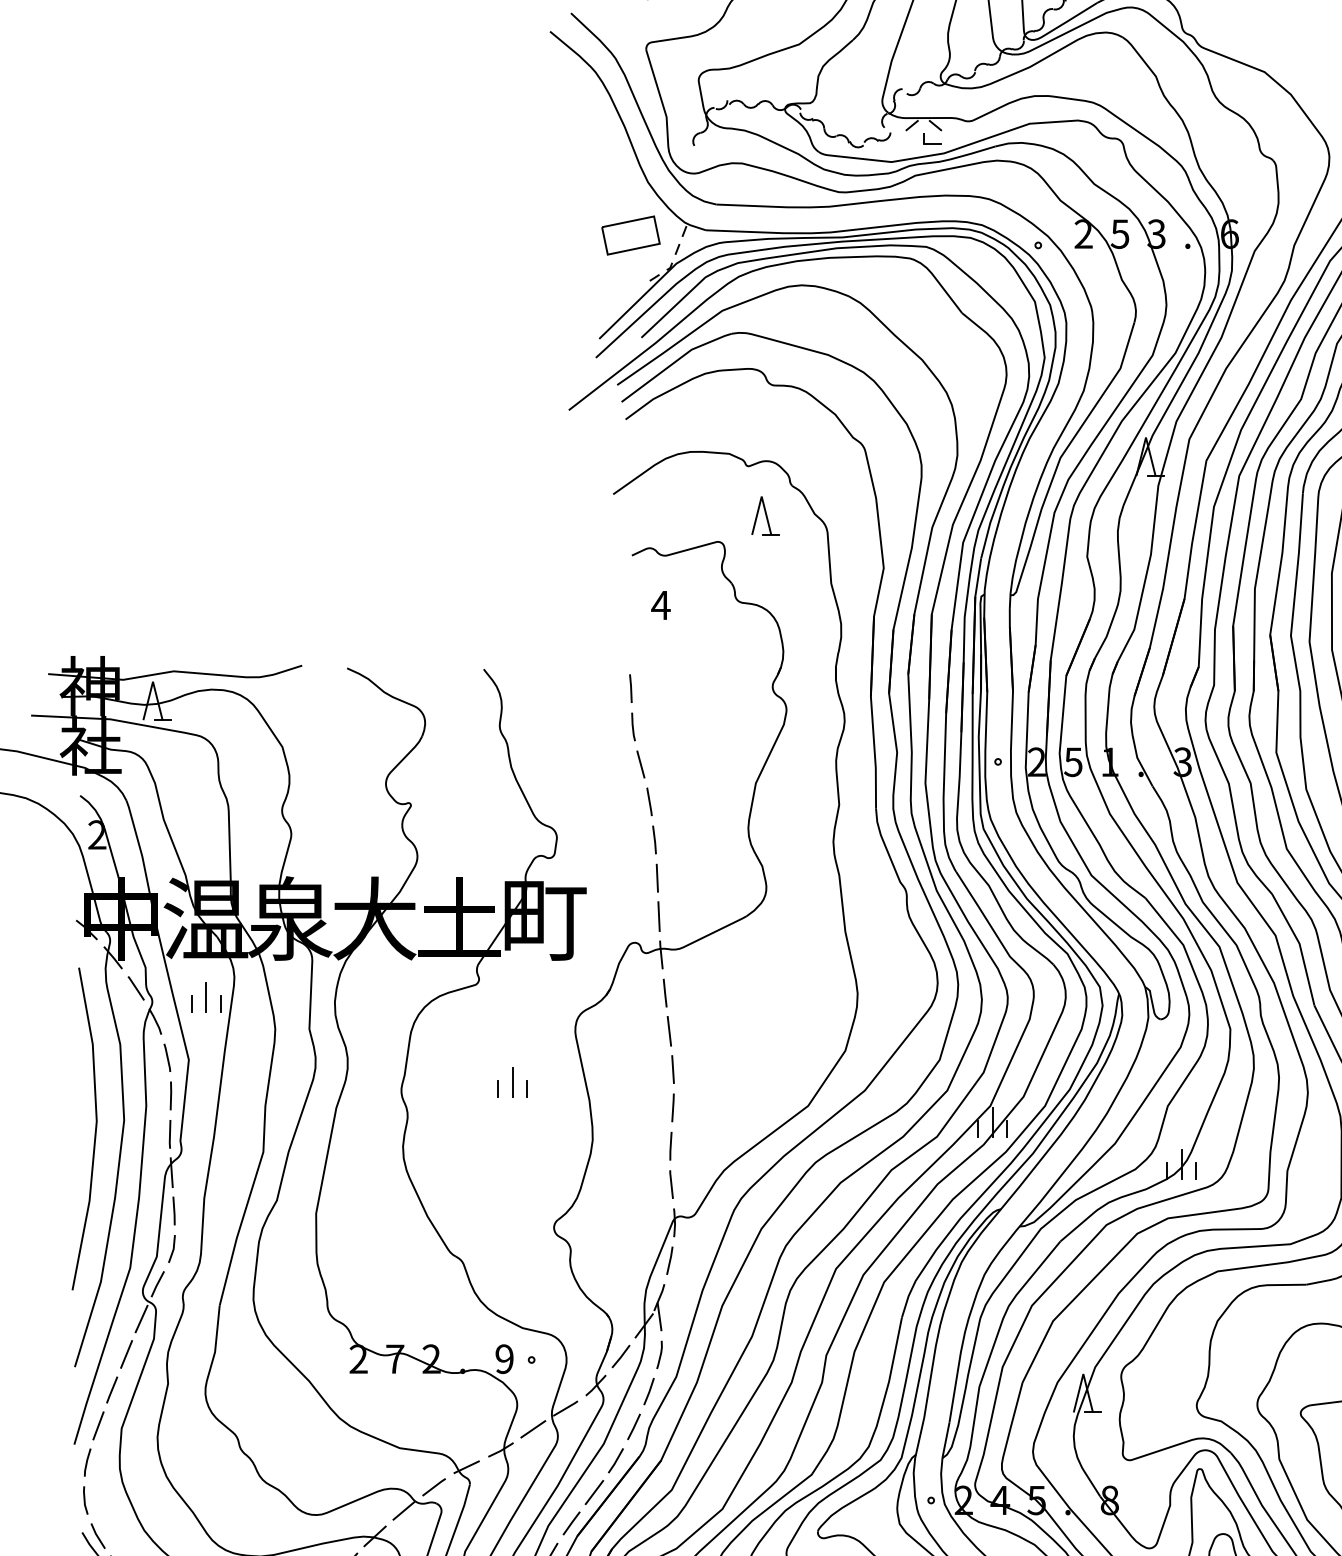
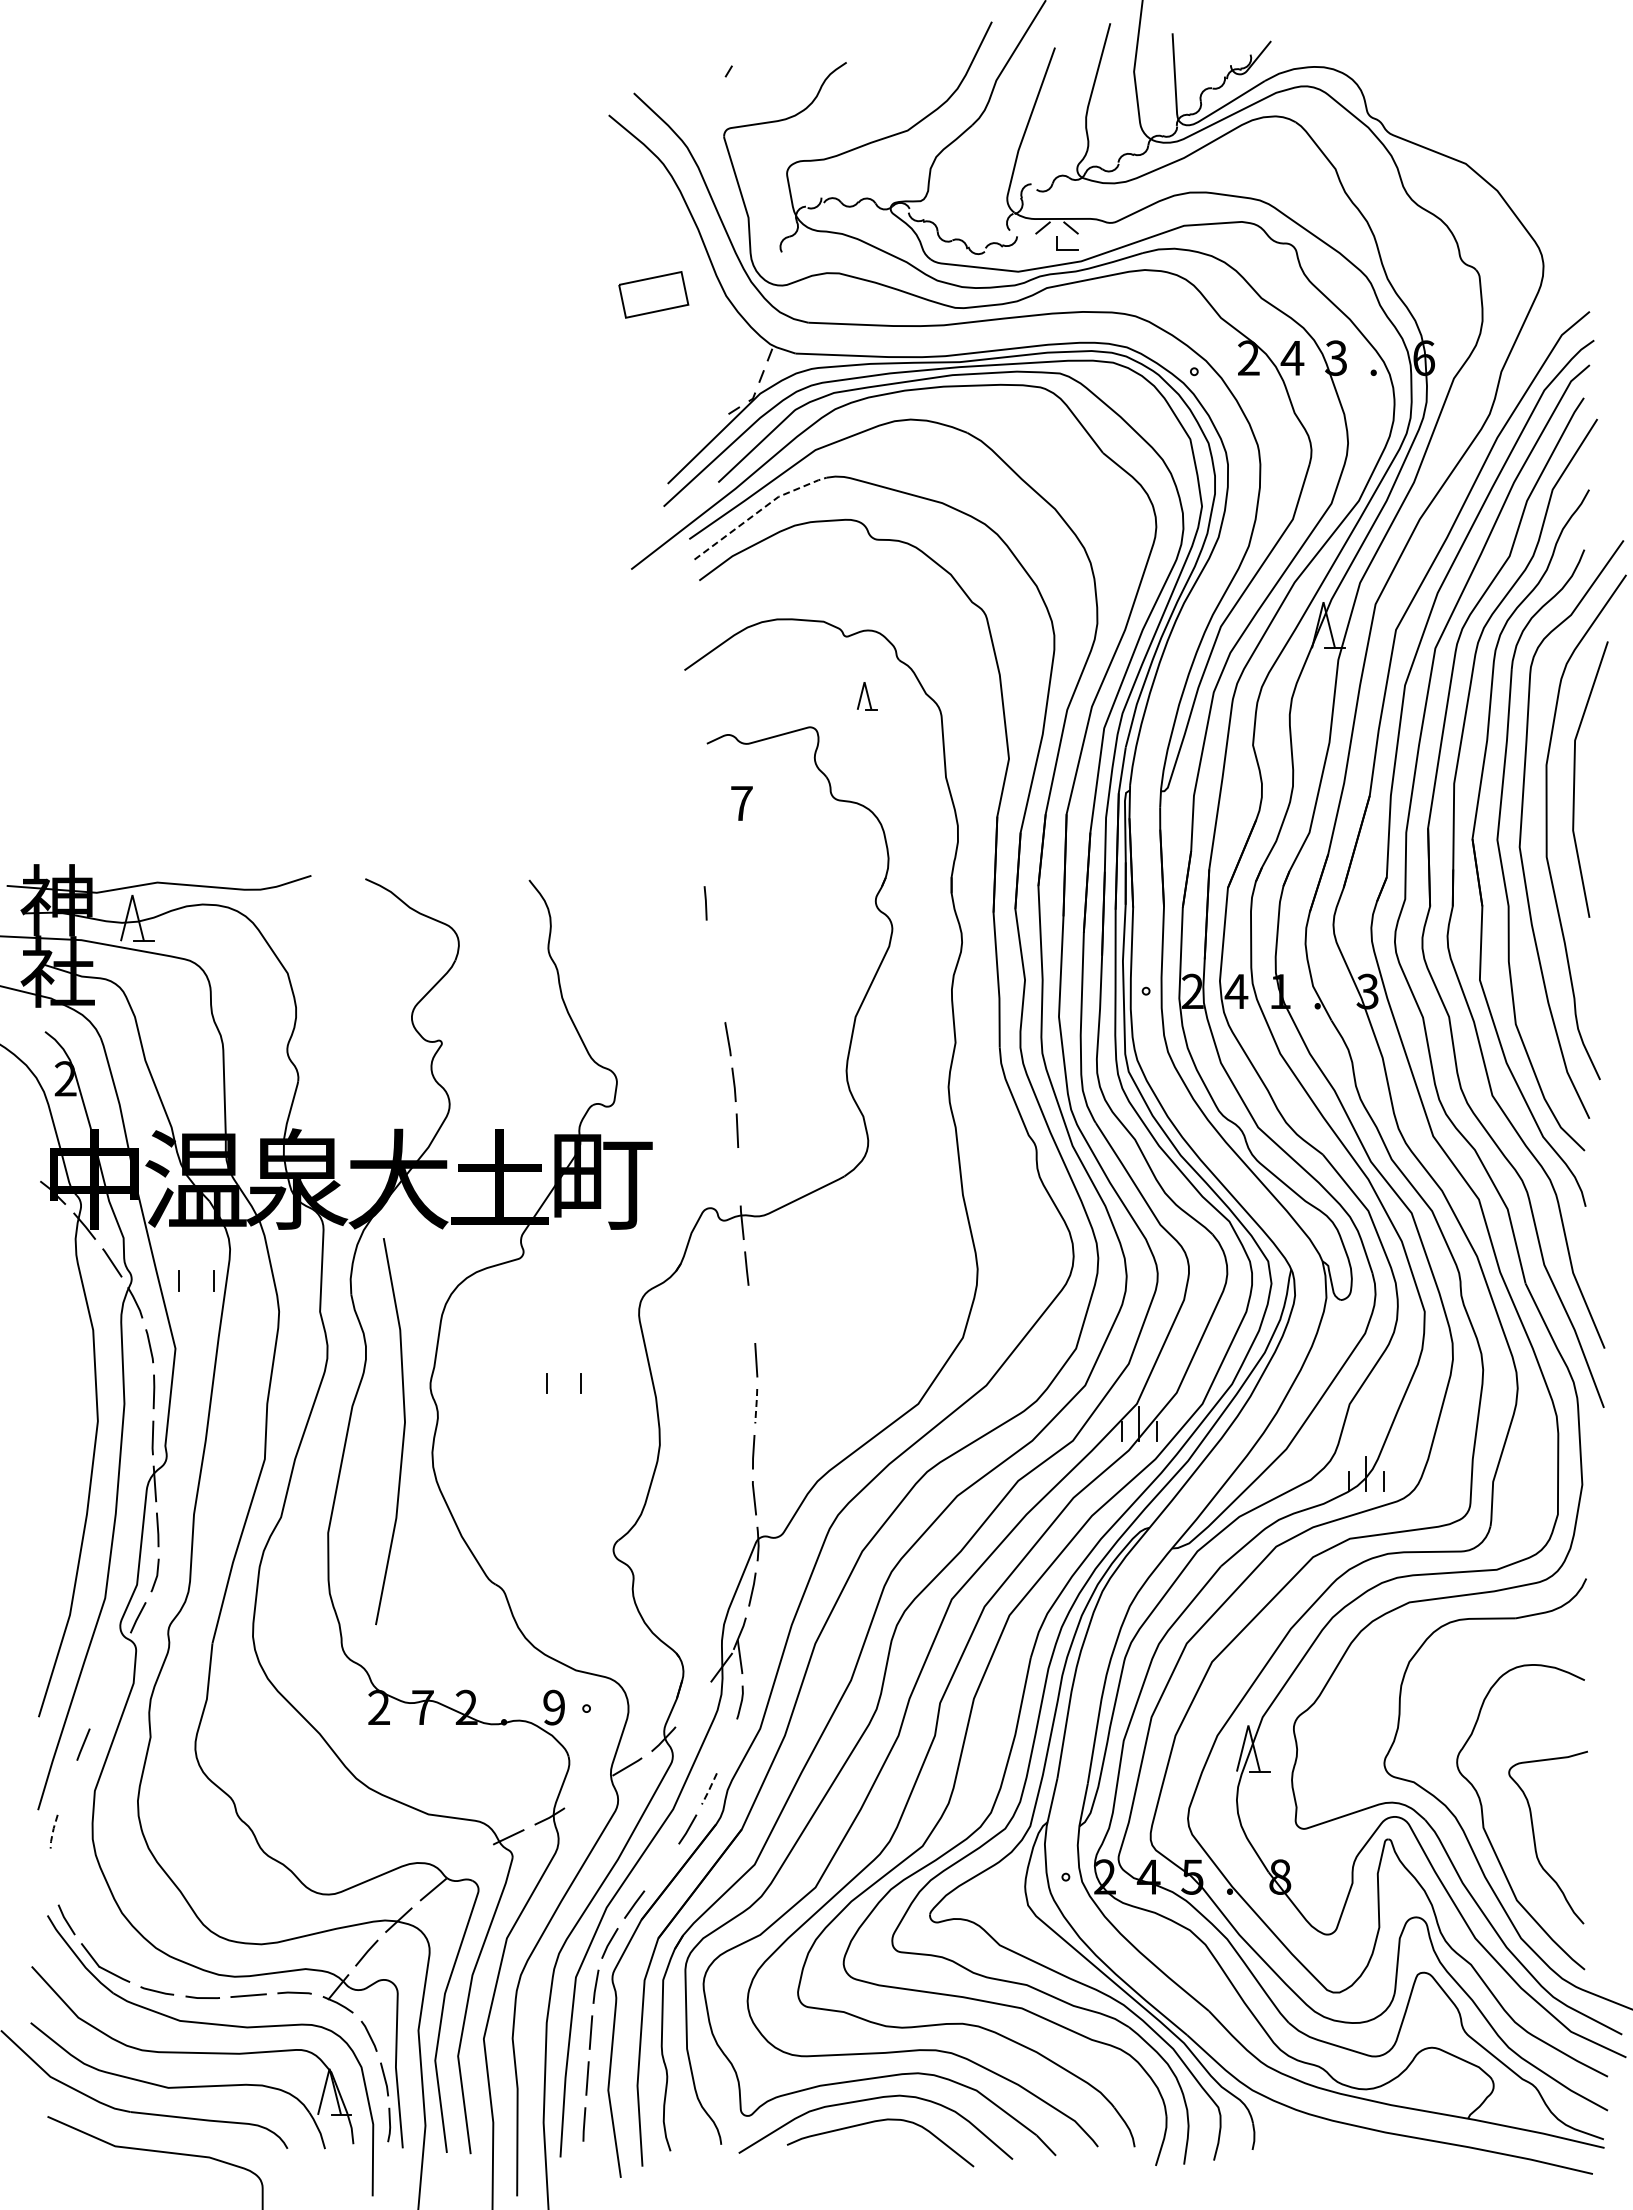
text: (1120, 234) -> (1292, 358), 5 -> 4
part: (630, 235) -> (653, 294), moved
line: (674, 361) -> (758, 511), solid -> dashed
part: (765, 515) -> (867, 695), size x0.6
text: (660, 605) -> (741, 803), 4 -> 7
line: (633, 727) -> (708, 949), removed
text: (1073, 762) -> (1236, 991), 5 -> 4
line: (640, 764) -> (717, 994), removed
line: (659, 916) -> (739, 1176), removed
line: (206, 997) -> (196, 1273), removed
line: (669, 1031) -> (751, 1314), removed
line: (513, 1082) -> (564, 1375), removed
line: (673, 1107) -> (756, 1405), solid -> dashed
line: (94, 1132) -> (402, 1435), moved
line: (141, 1319) -> (118, 1659), removed
line: (126, 1354) -> (100, 1701), removed
line: (620, 1356) -> (693, 1704), removed
line: (649, 1391) -> (727, 1746), removed
line: (98, 1425) -> (67, 1787), removed
line: (634, 1428) -> (709, 1790), solid -> dashed
line: (533, 1429) -> (588, 1791), removed
line: (87, 1462) -> (53, 1831), solid -> dashed
line: (433, 1487) -> (469, 1861), removed
line: (594, 1492) -> (661, 1867), removed
line: (85, 1500) -> (51, 1877), removed

